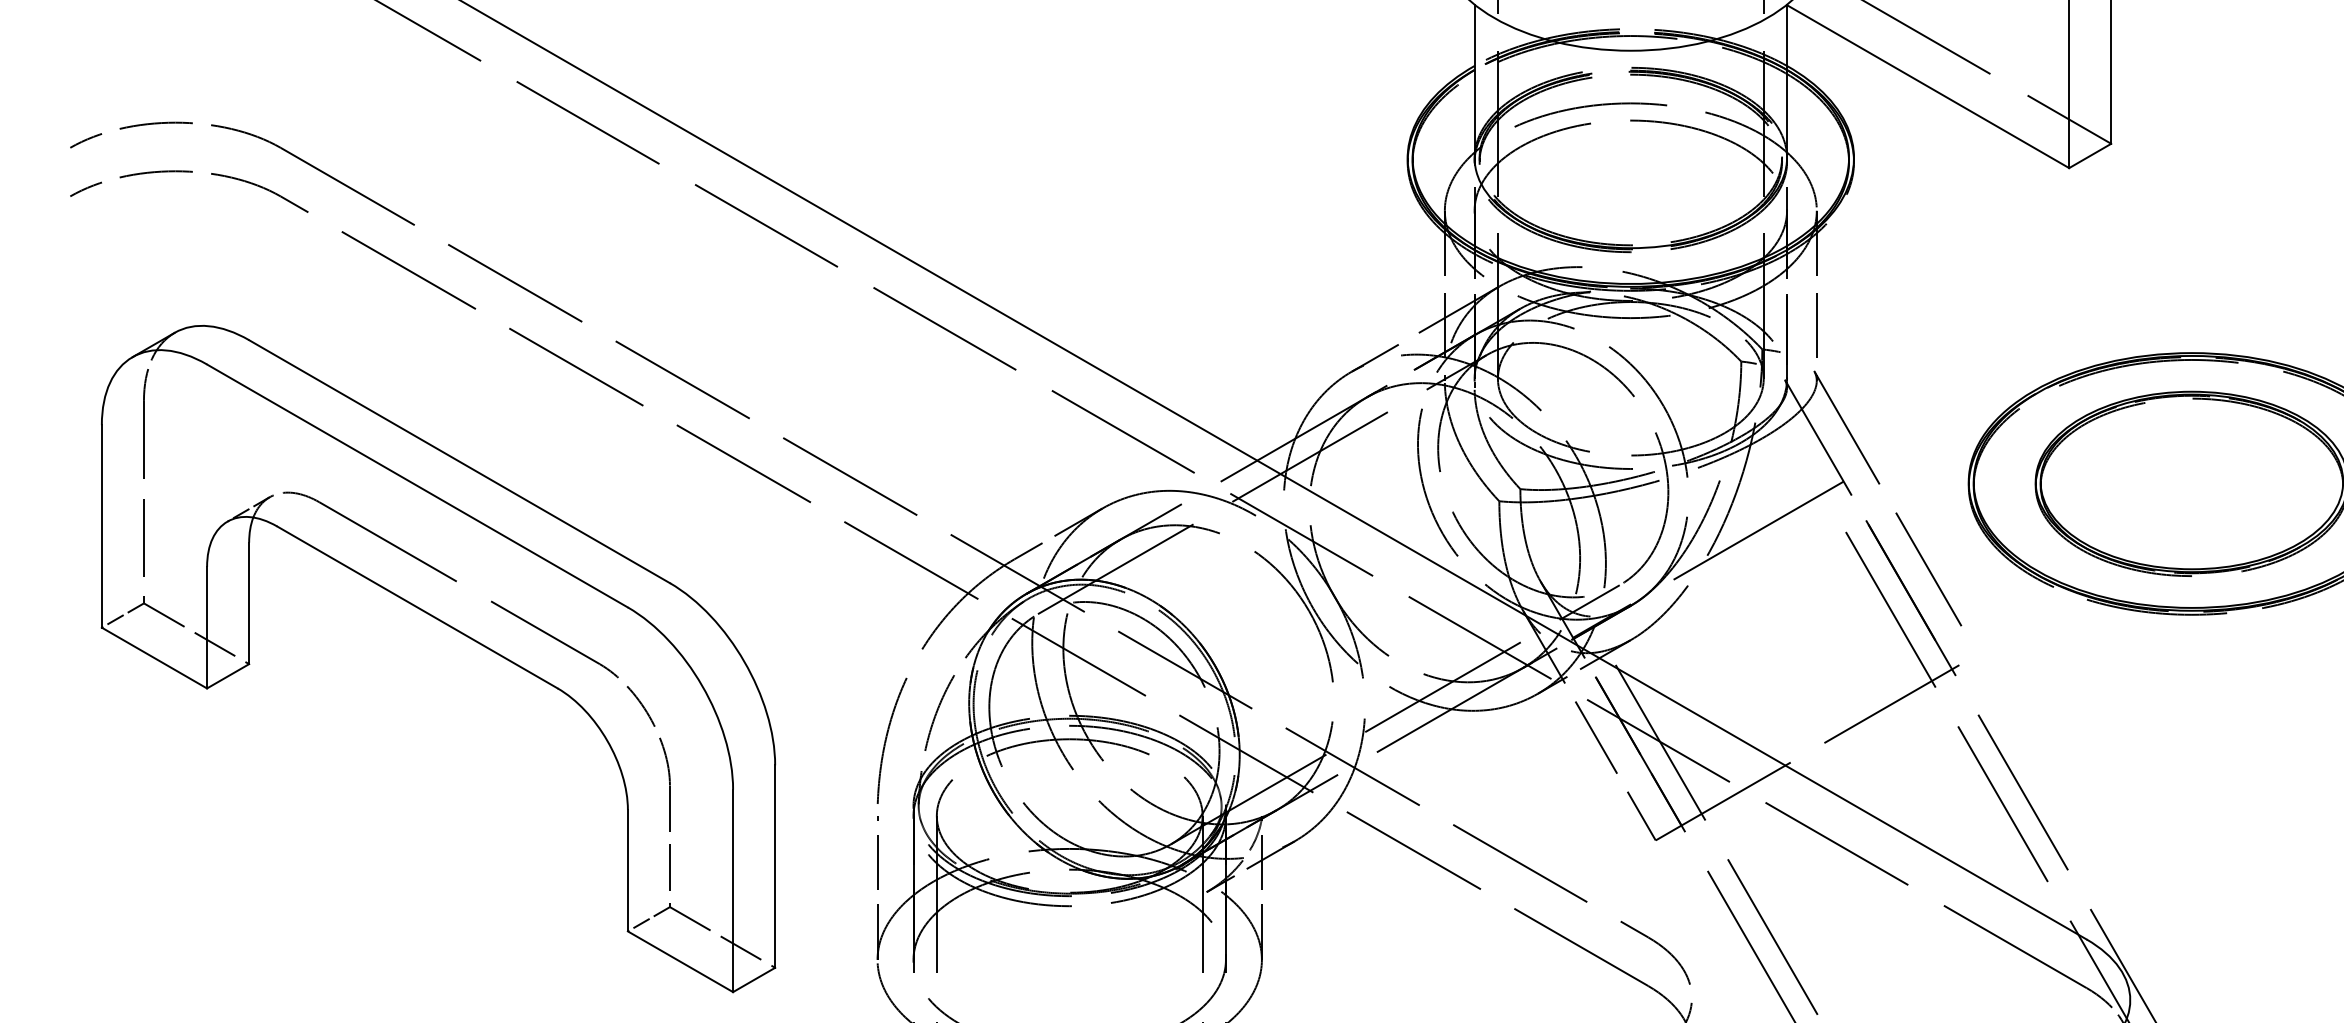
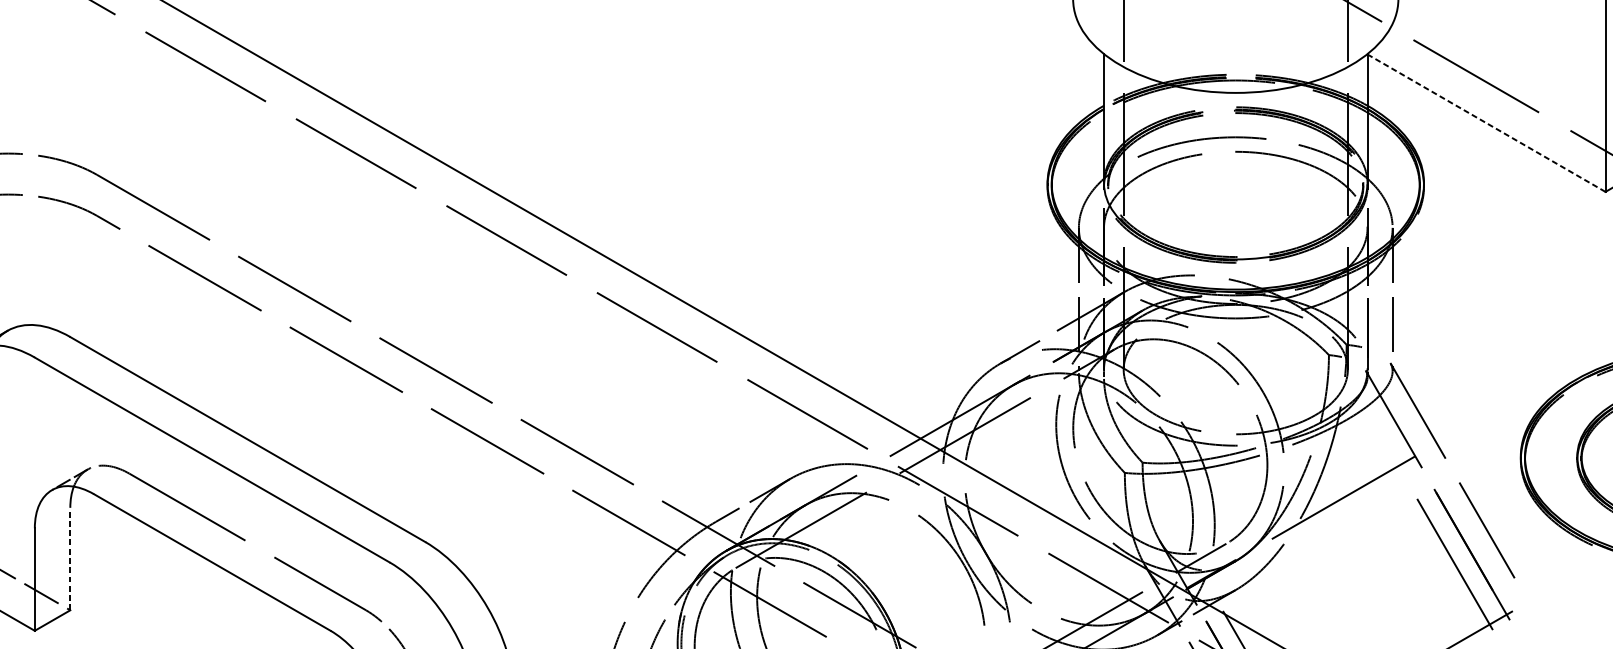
line: (1928, 86) -> (1486, 123), solid -> dashed
line: (249, 603) -> (70, 559), solid -> dashed

